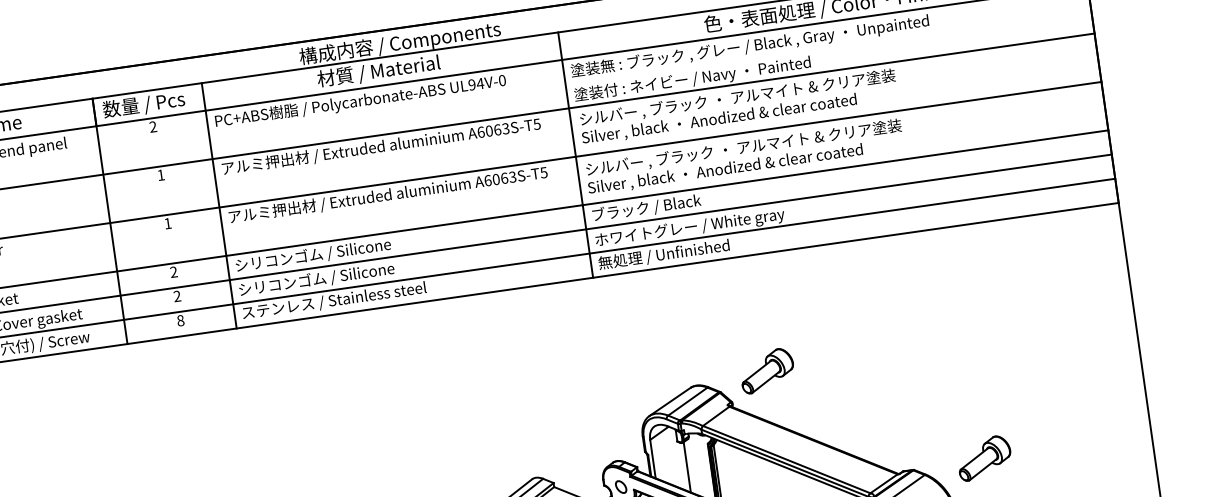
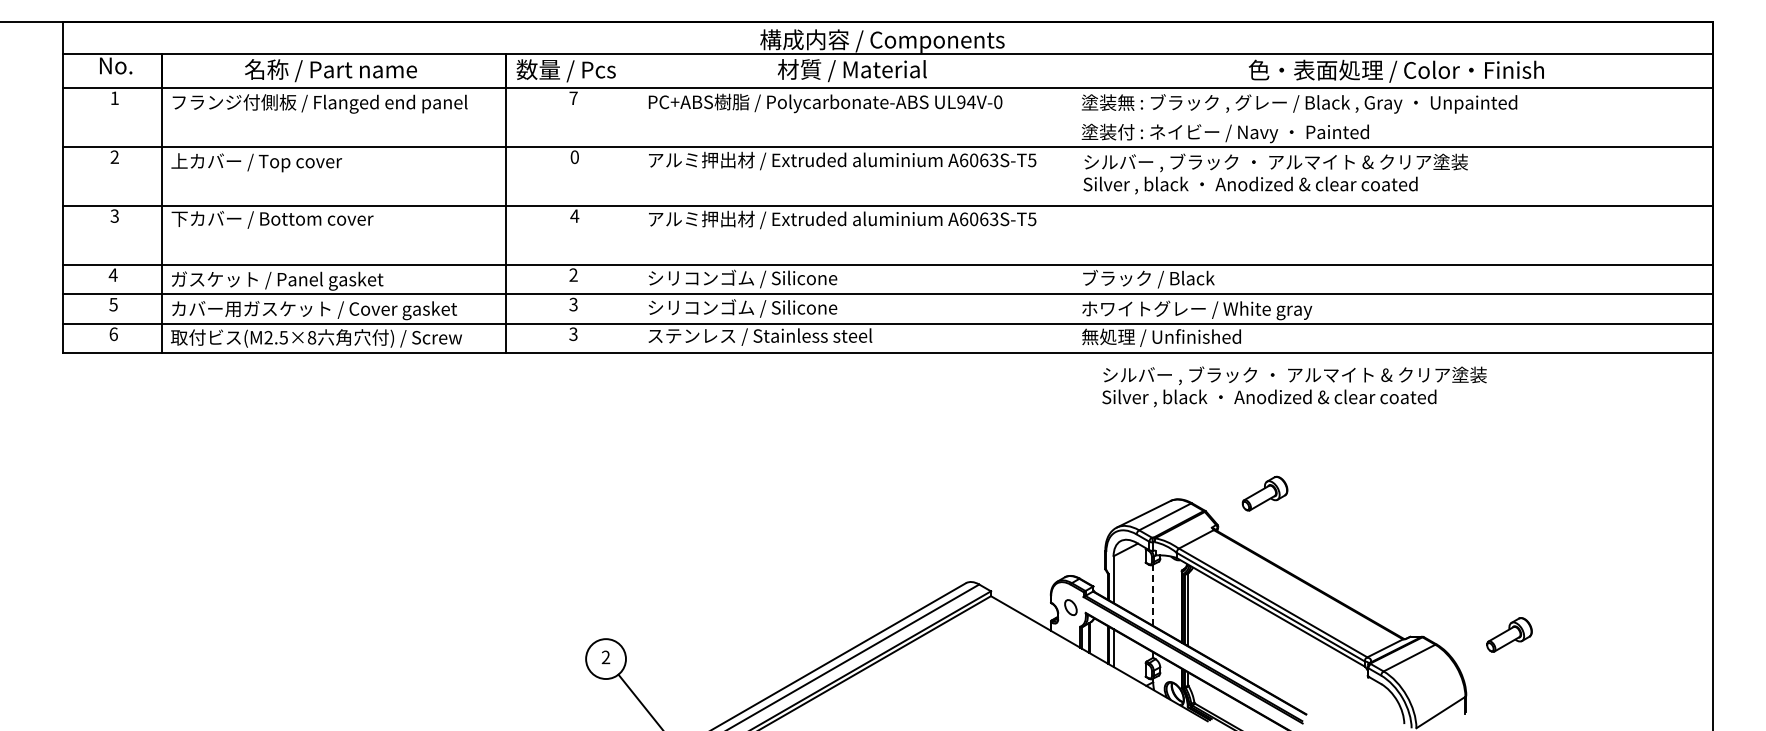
text: (153, 126) -> (573, 97), 2 -> 7
line: (576, 154) -> (1073, 203), removed
text: (744, 156) -> (1294, 386), moved
text: (160, 175) -> (574, 157), 1 -> 0
line: (219, 205) -> (639, 203), removed
text: (167, 223) -> (574, 215), 1 -> 4
text: (177, 296) -> (573, 304), 2 -> 3
text: (180, 320) -> (573, 333), 8 -> 3
part: (766, 370) -> (1264, 493), size x0.7
part: (984, 457) -> (1509, 634), size x0.7
line: (687, 467) -> (1153, 595), solid -> dashed

